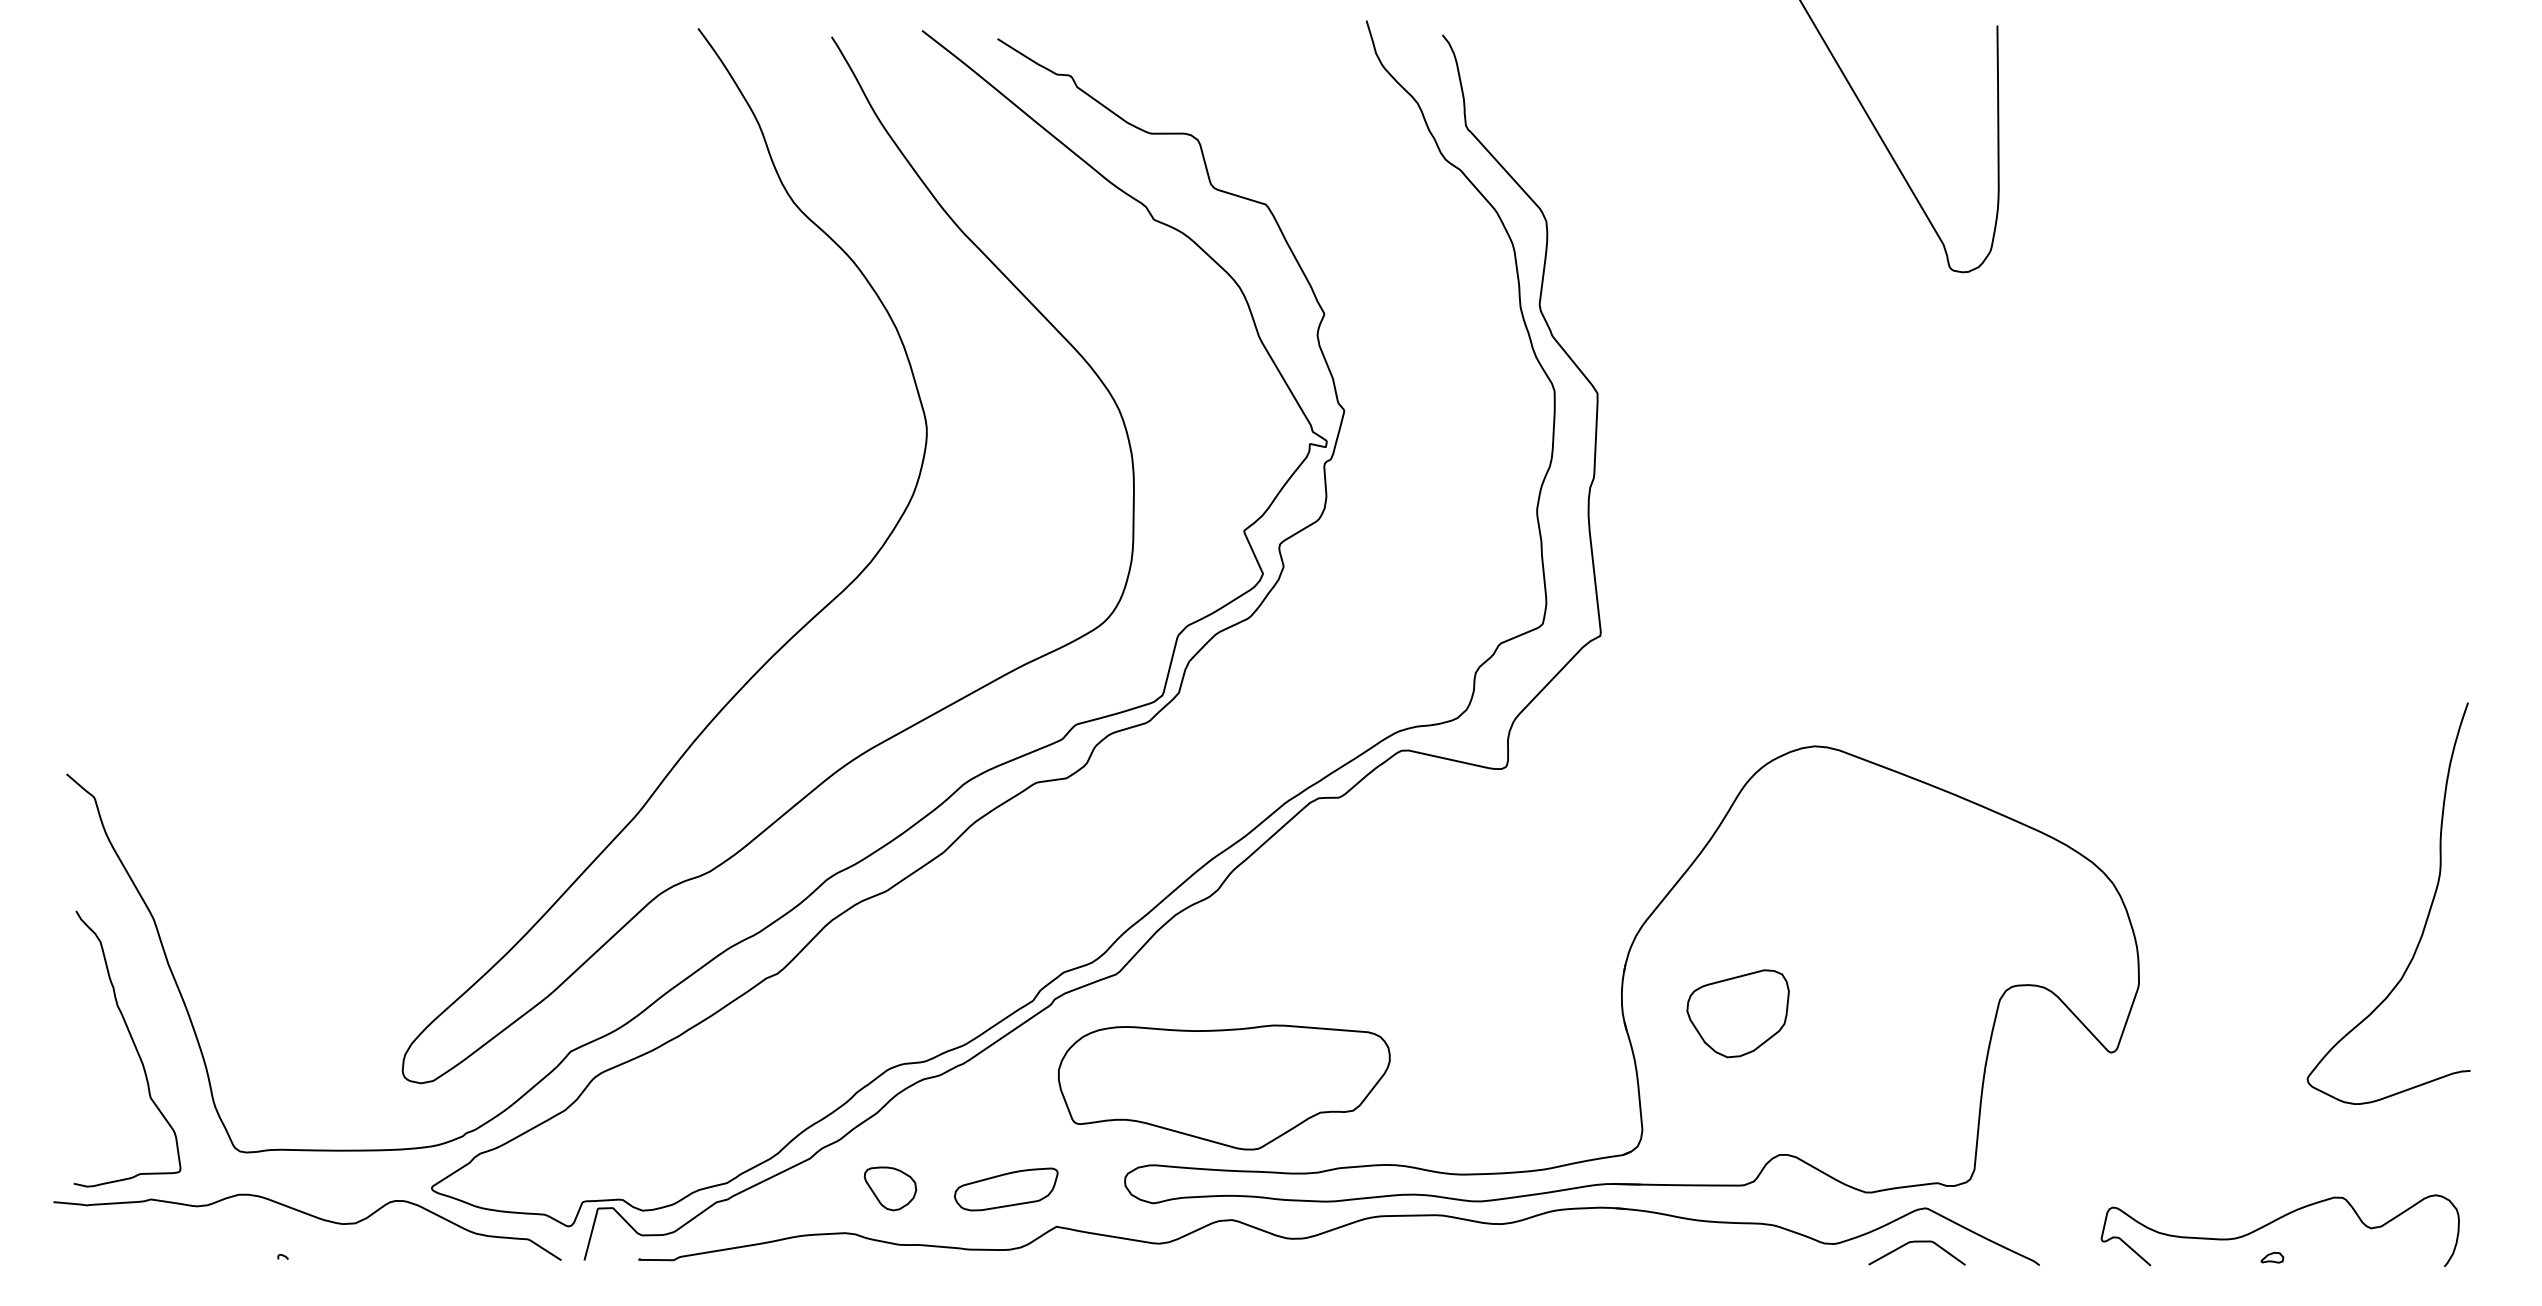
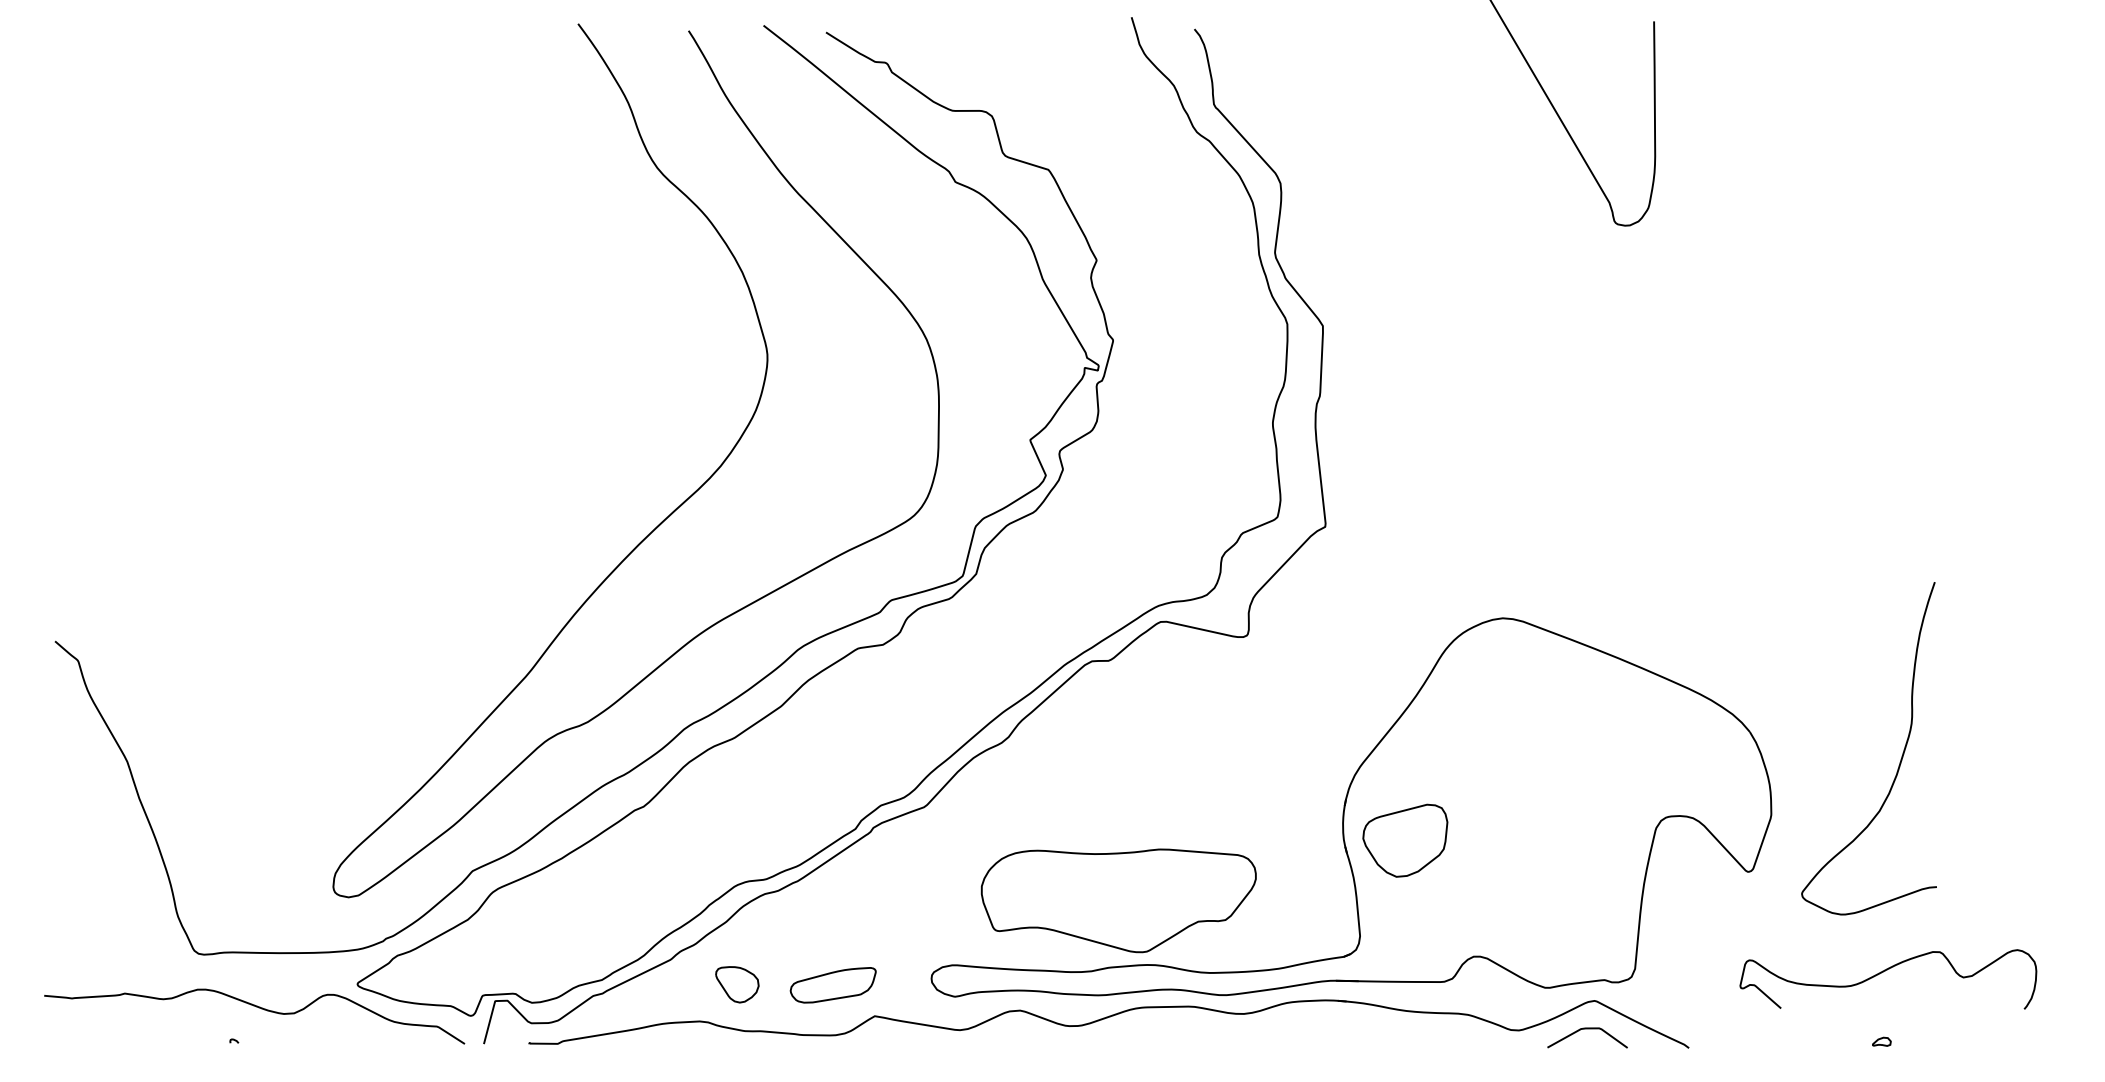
curve: (2426, 916) -> (1900, 759), moved
part: (1738, 1013) -> (1405, 840), moved
curve: (133, 1046) -> (110, 866), removed
part: (1223, 1087) -> (1118, 900), moved
curve: (2276, 1221) -> (1885, 971), moved

